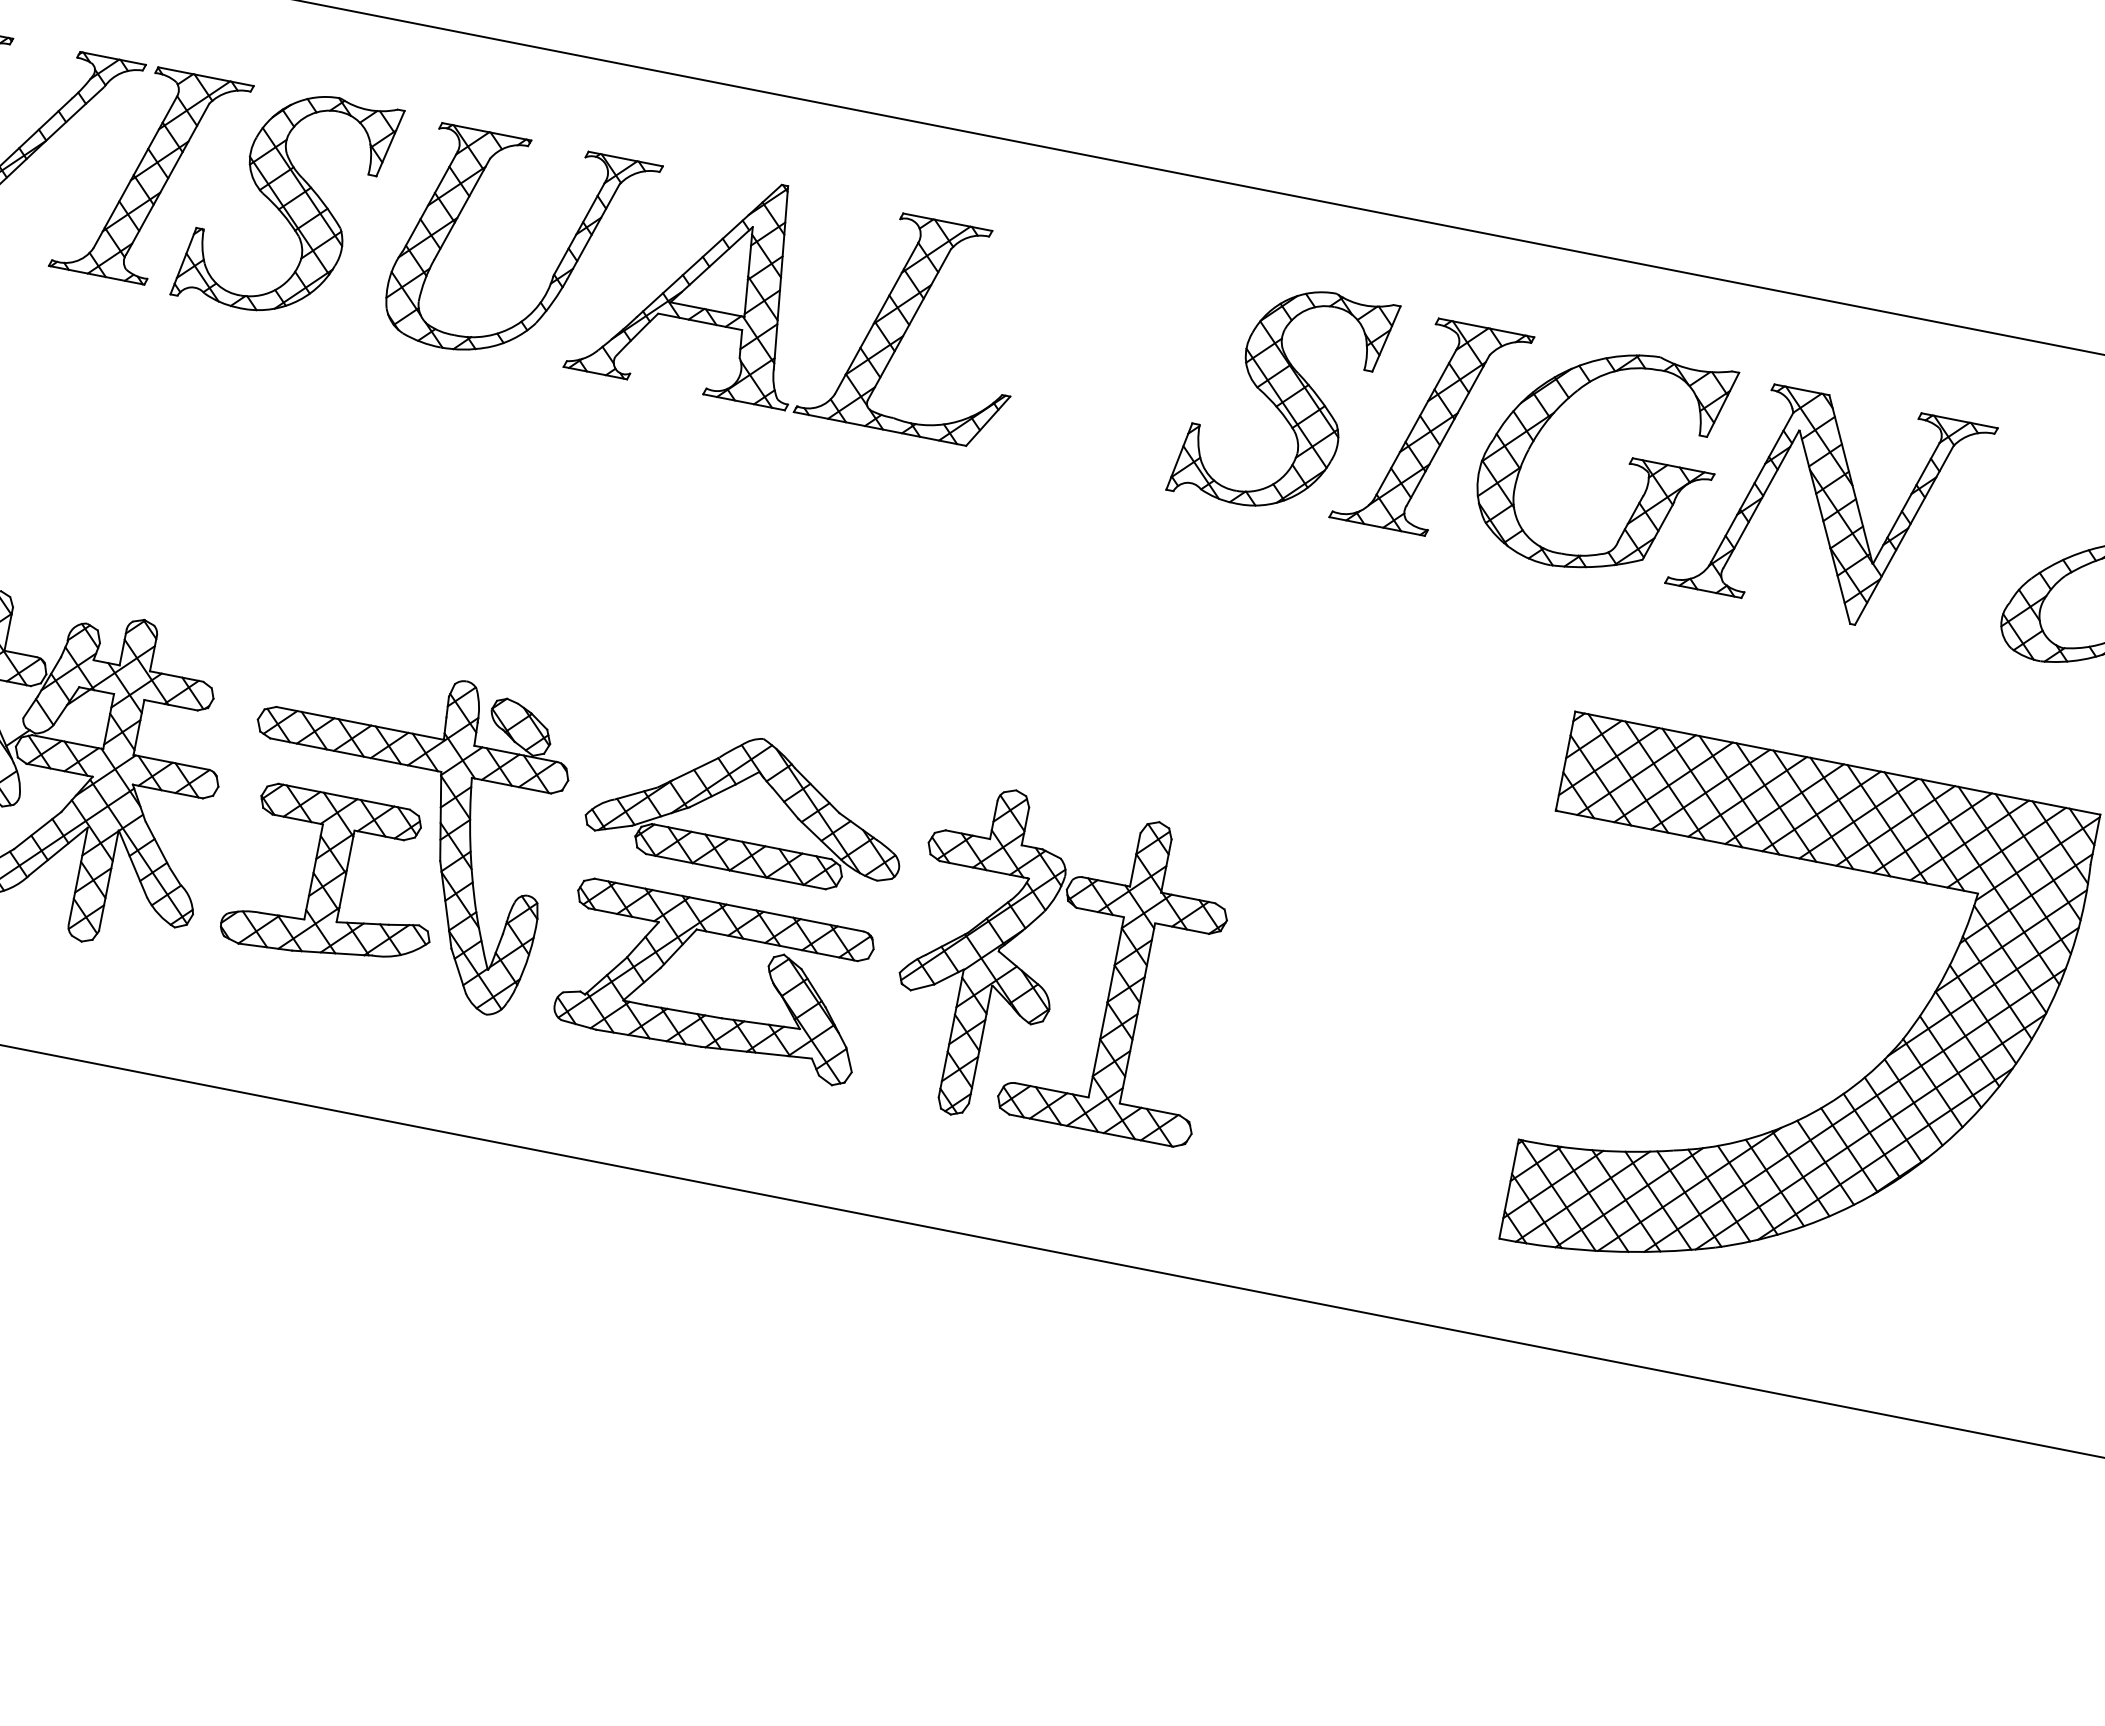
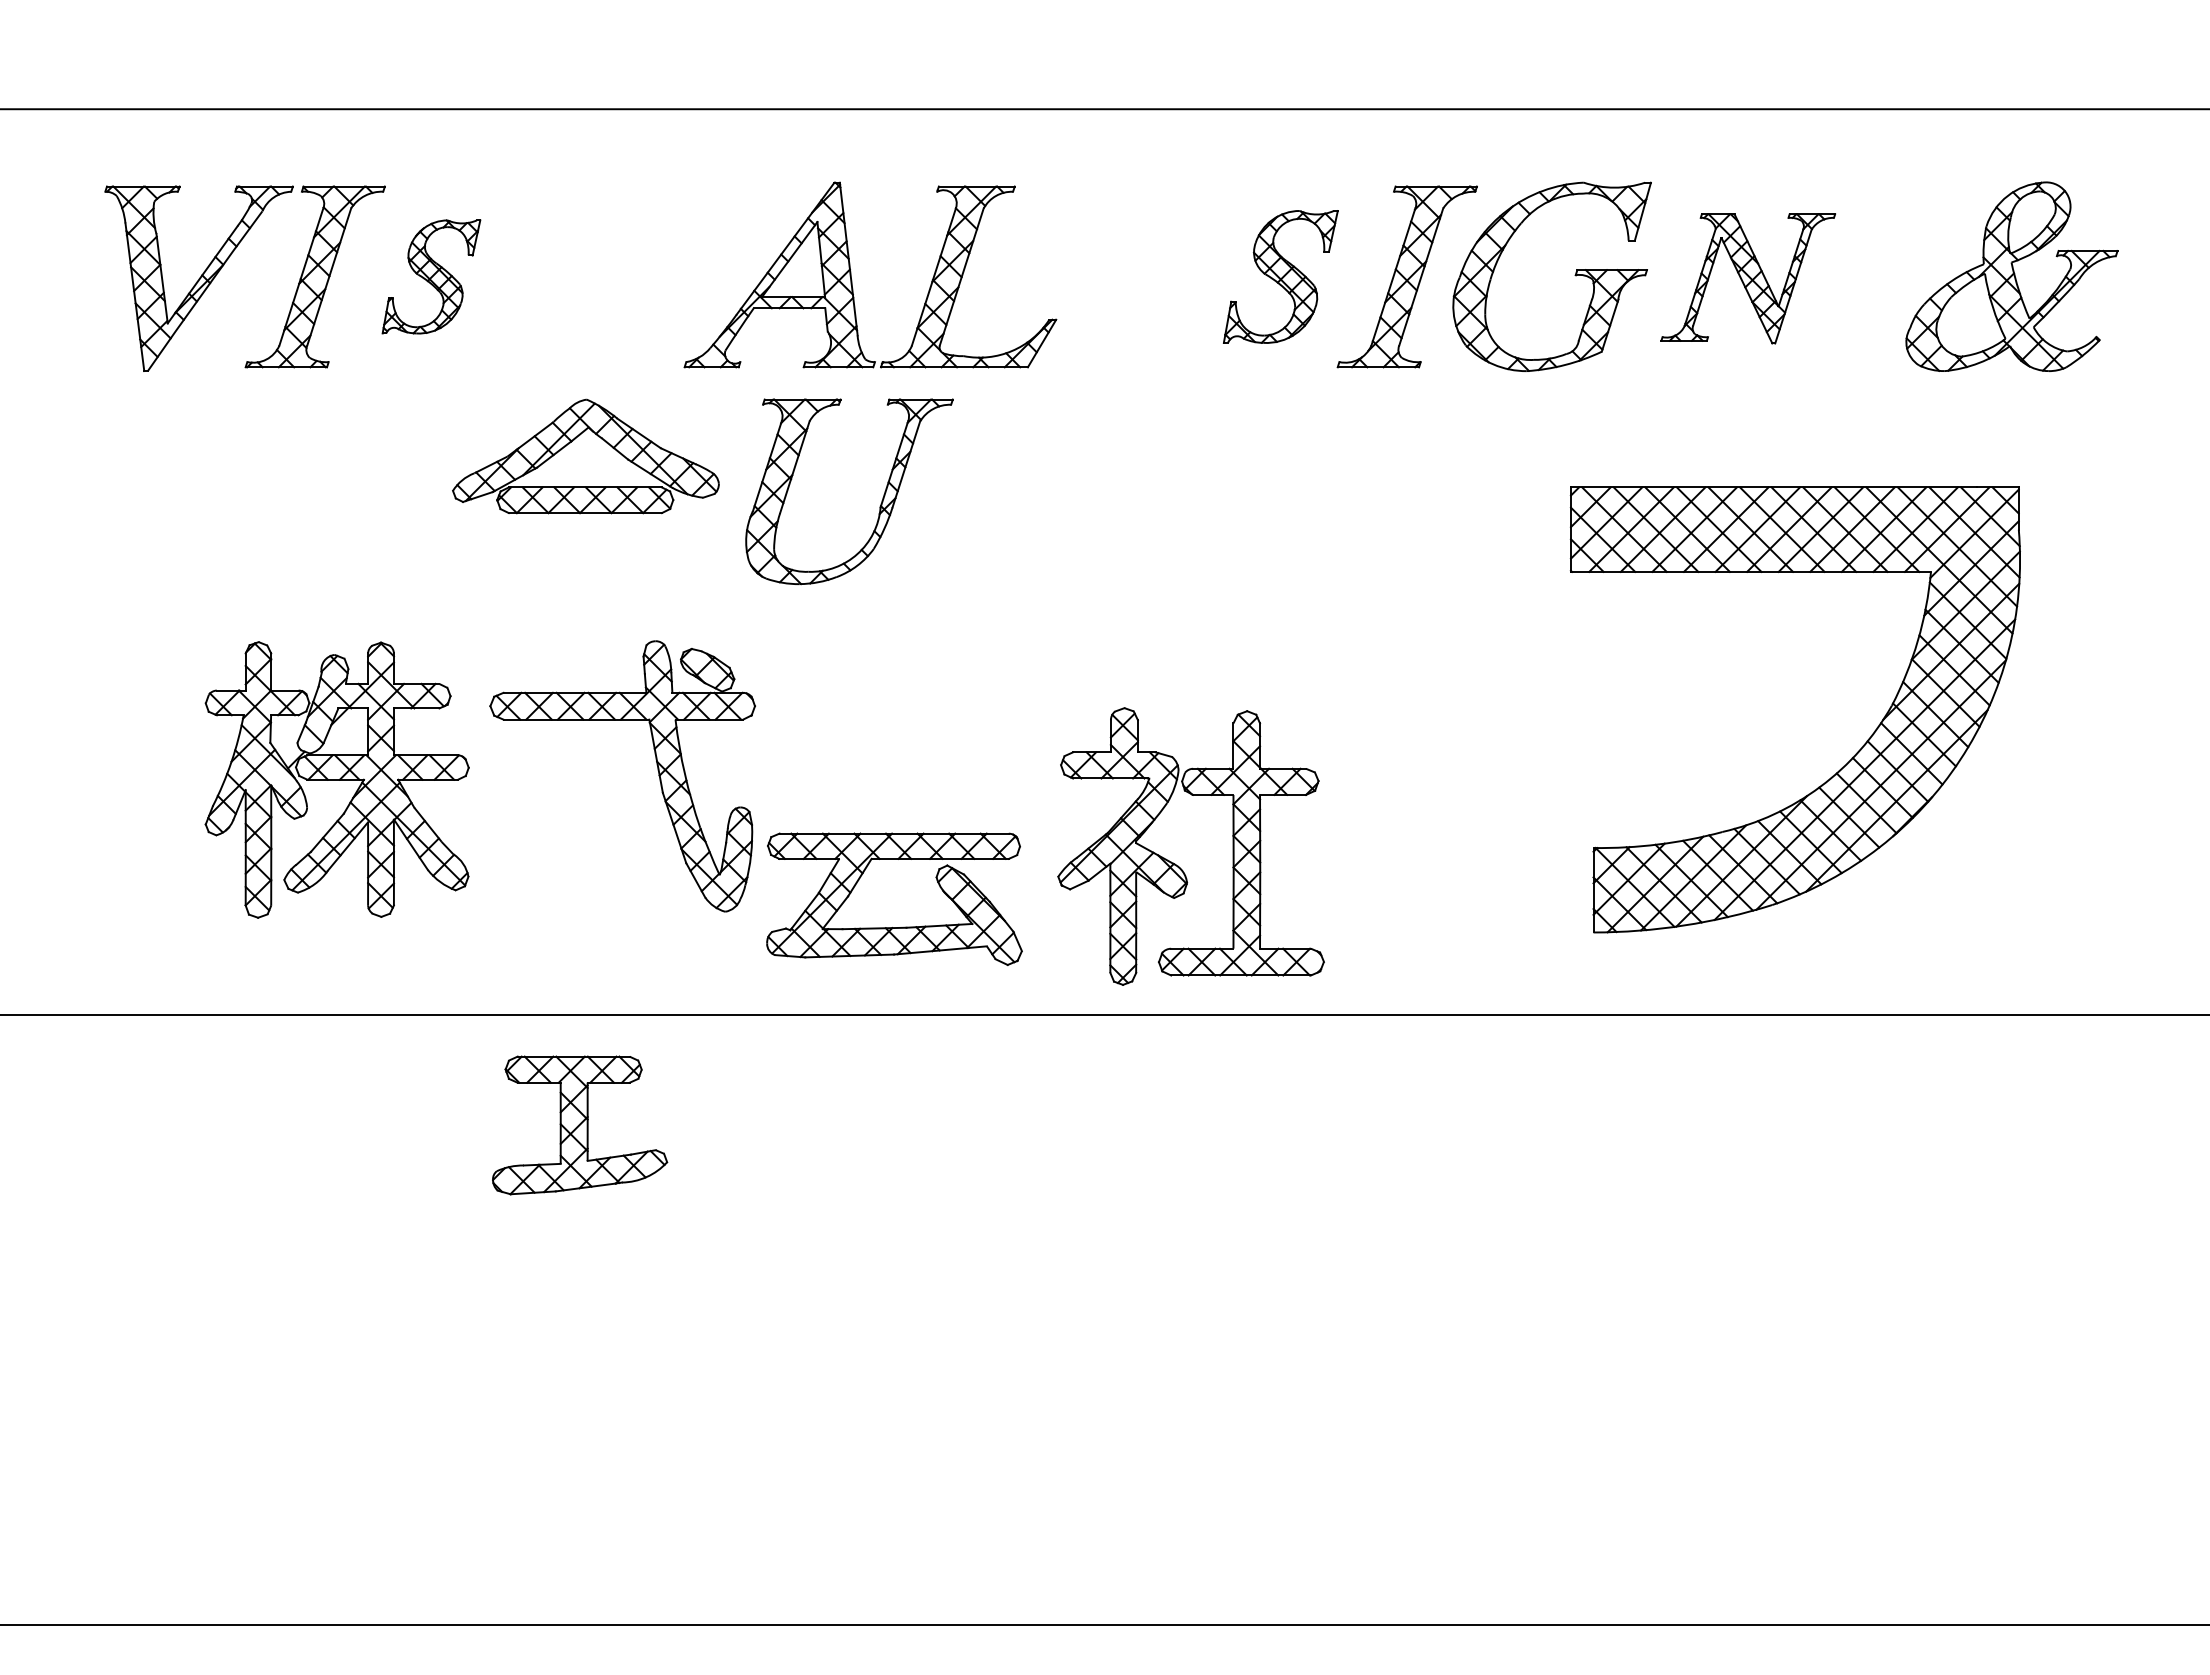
part: (287, 202) -> (431, 276), size x0.6
part: (556, 268) -> (881, 500), moved
part: (1283, 397) -> (1280, 276), size x0.7
part: (1831, 507) -> (1748, 278), size x0.7
part: (739, 784) -> (574, 440), moved
part: (336, 879) -> (580, 1125), moved
part: (1043, 987) -> (1178, 865), moved
part: (707, 1015) -> (894, 927), moved

